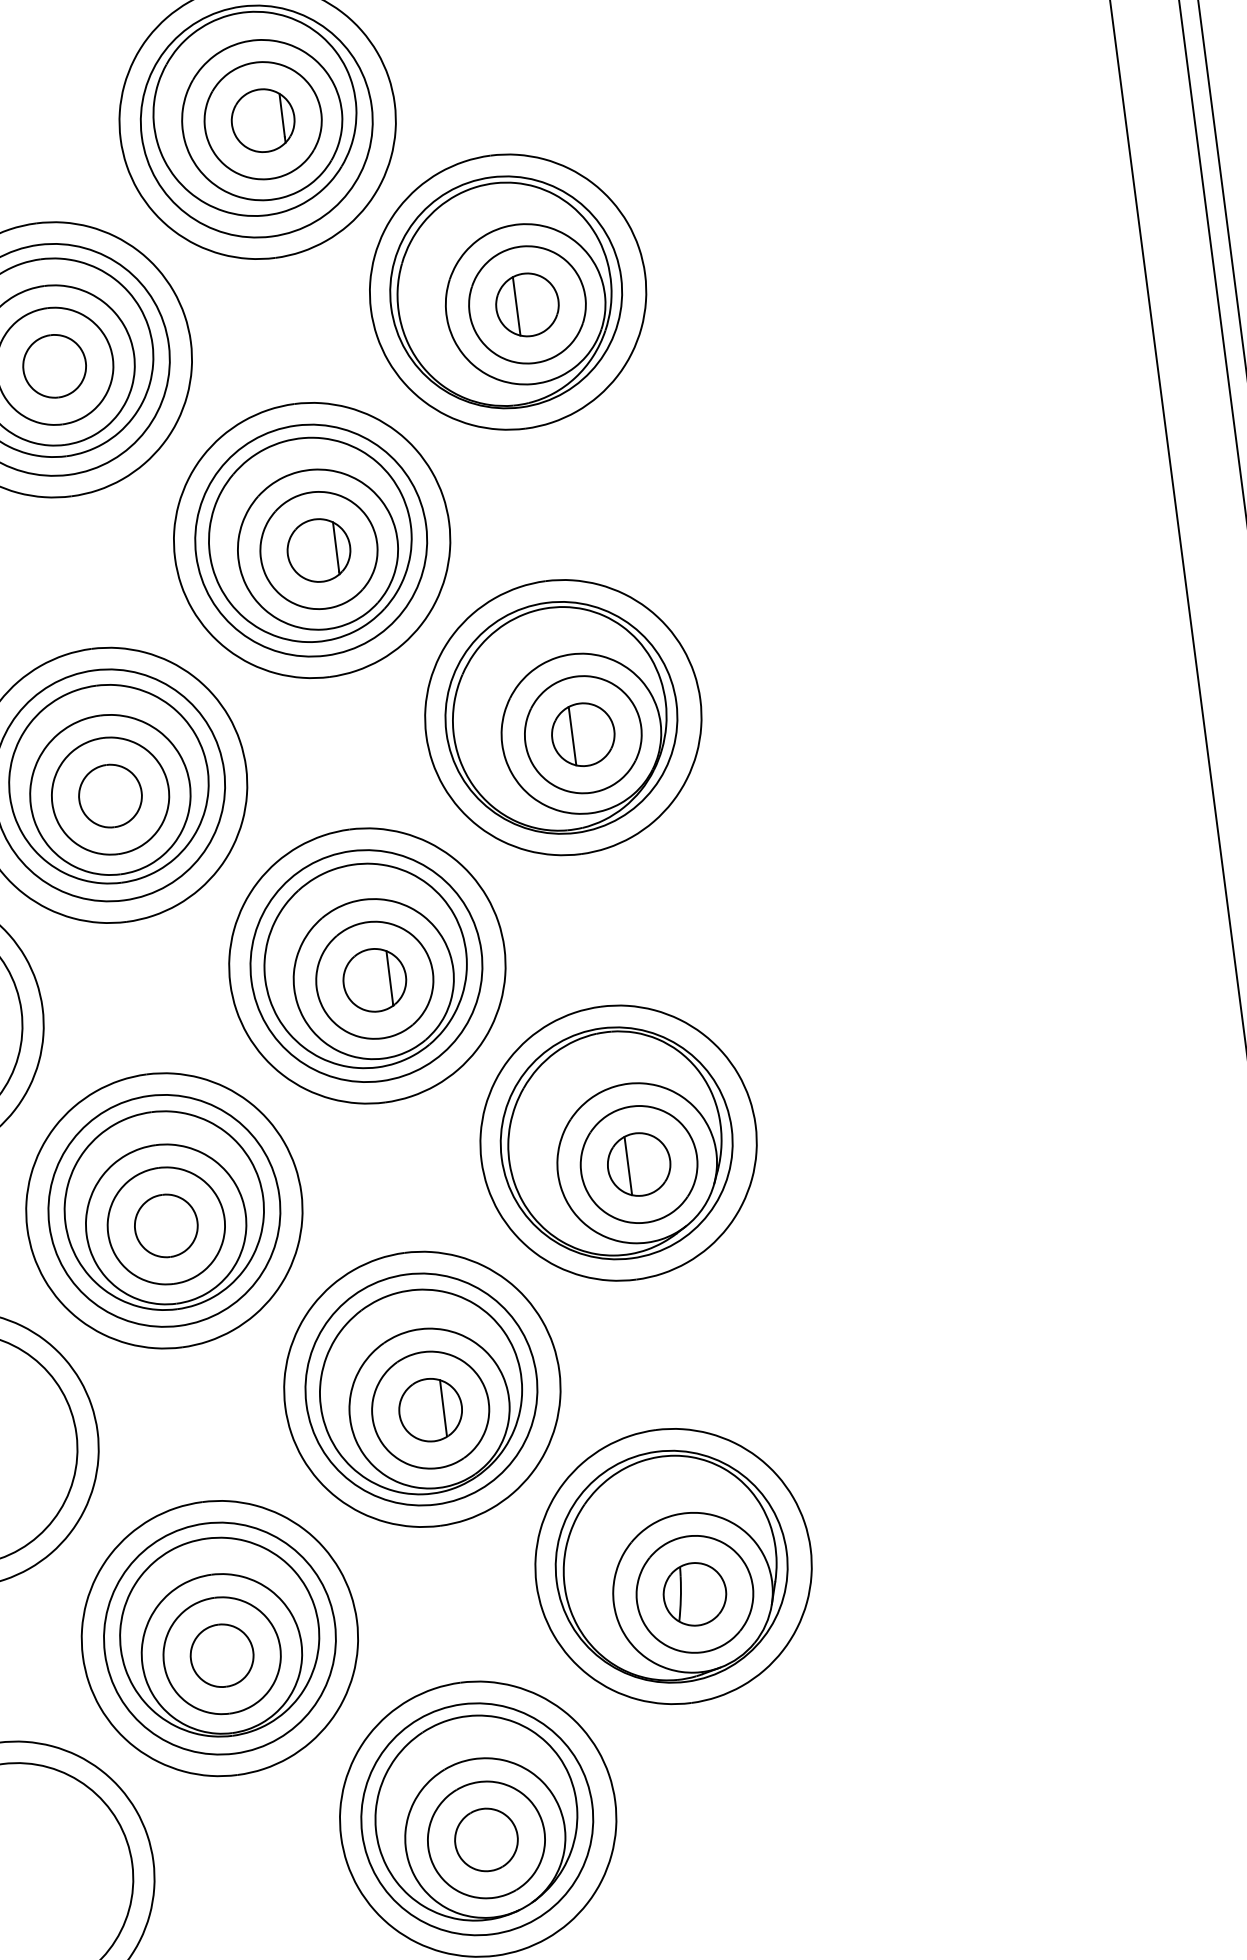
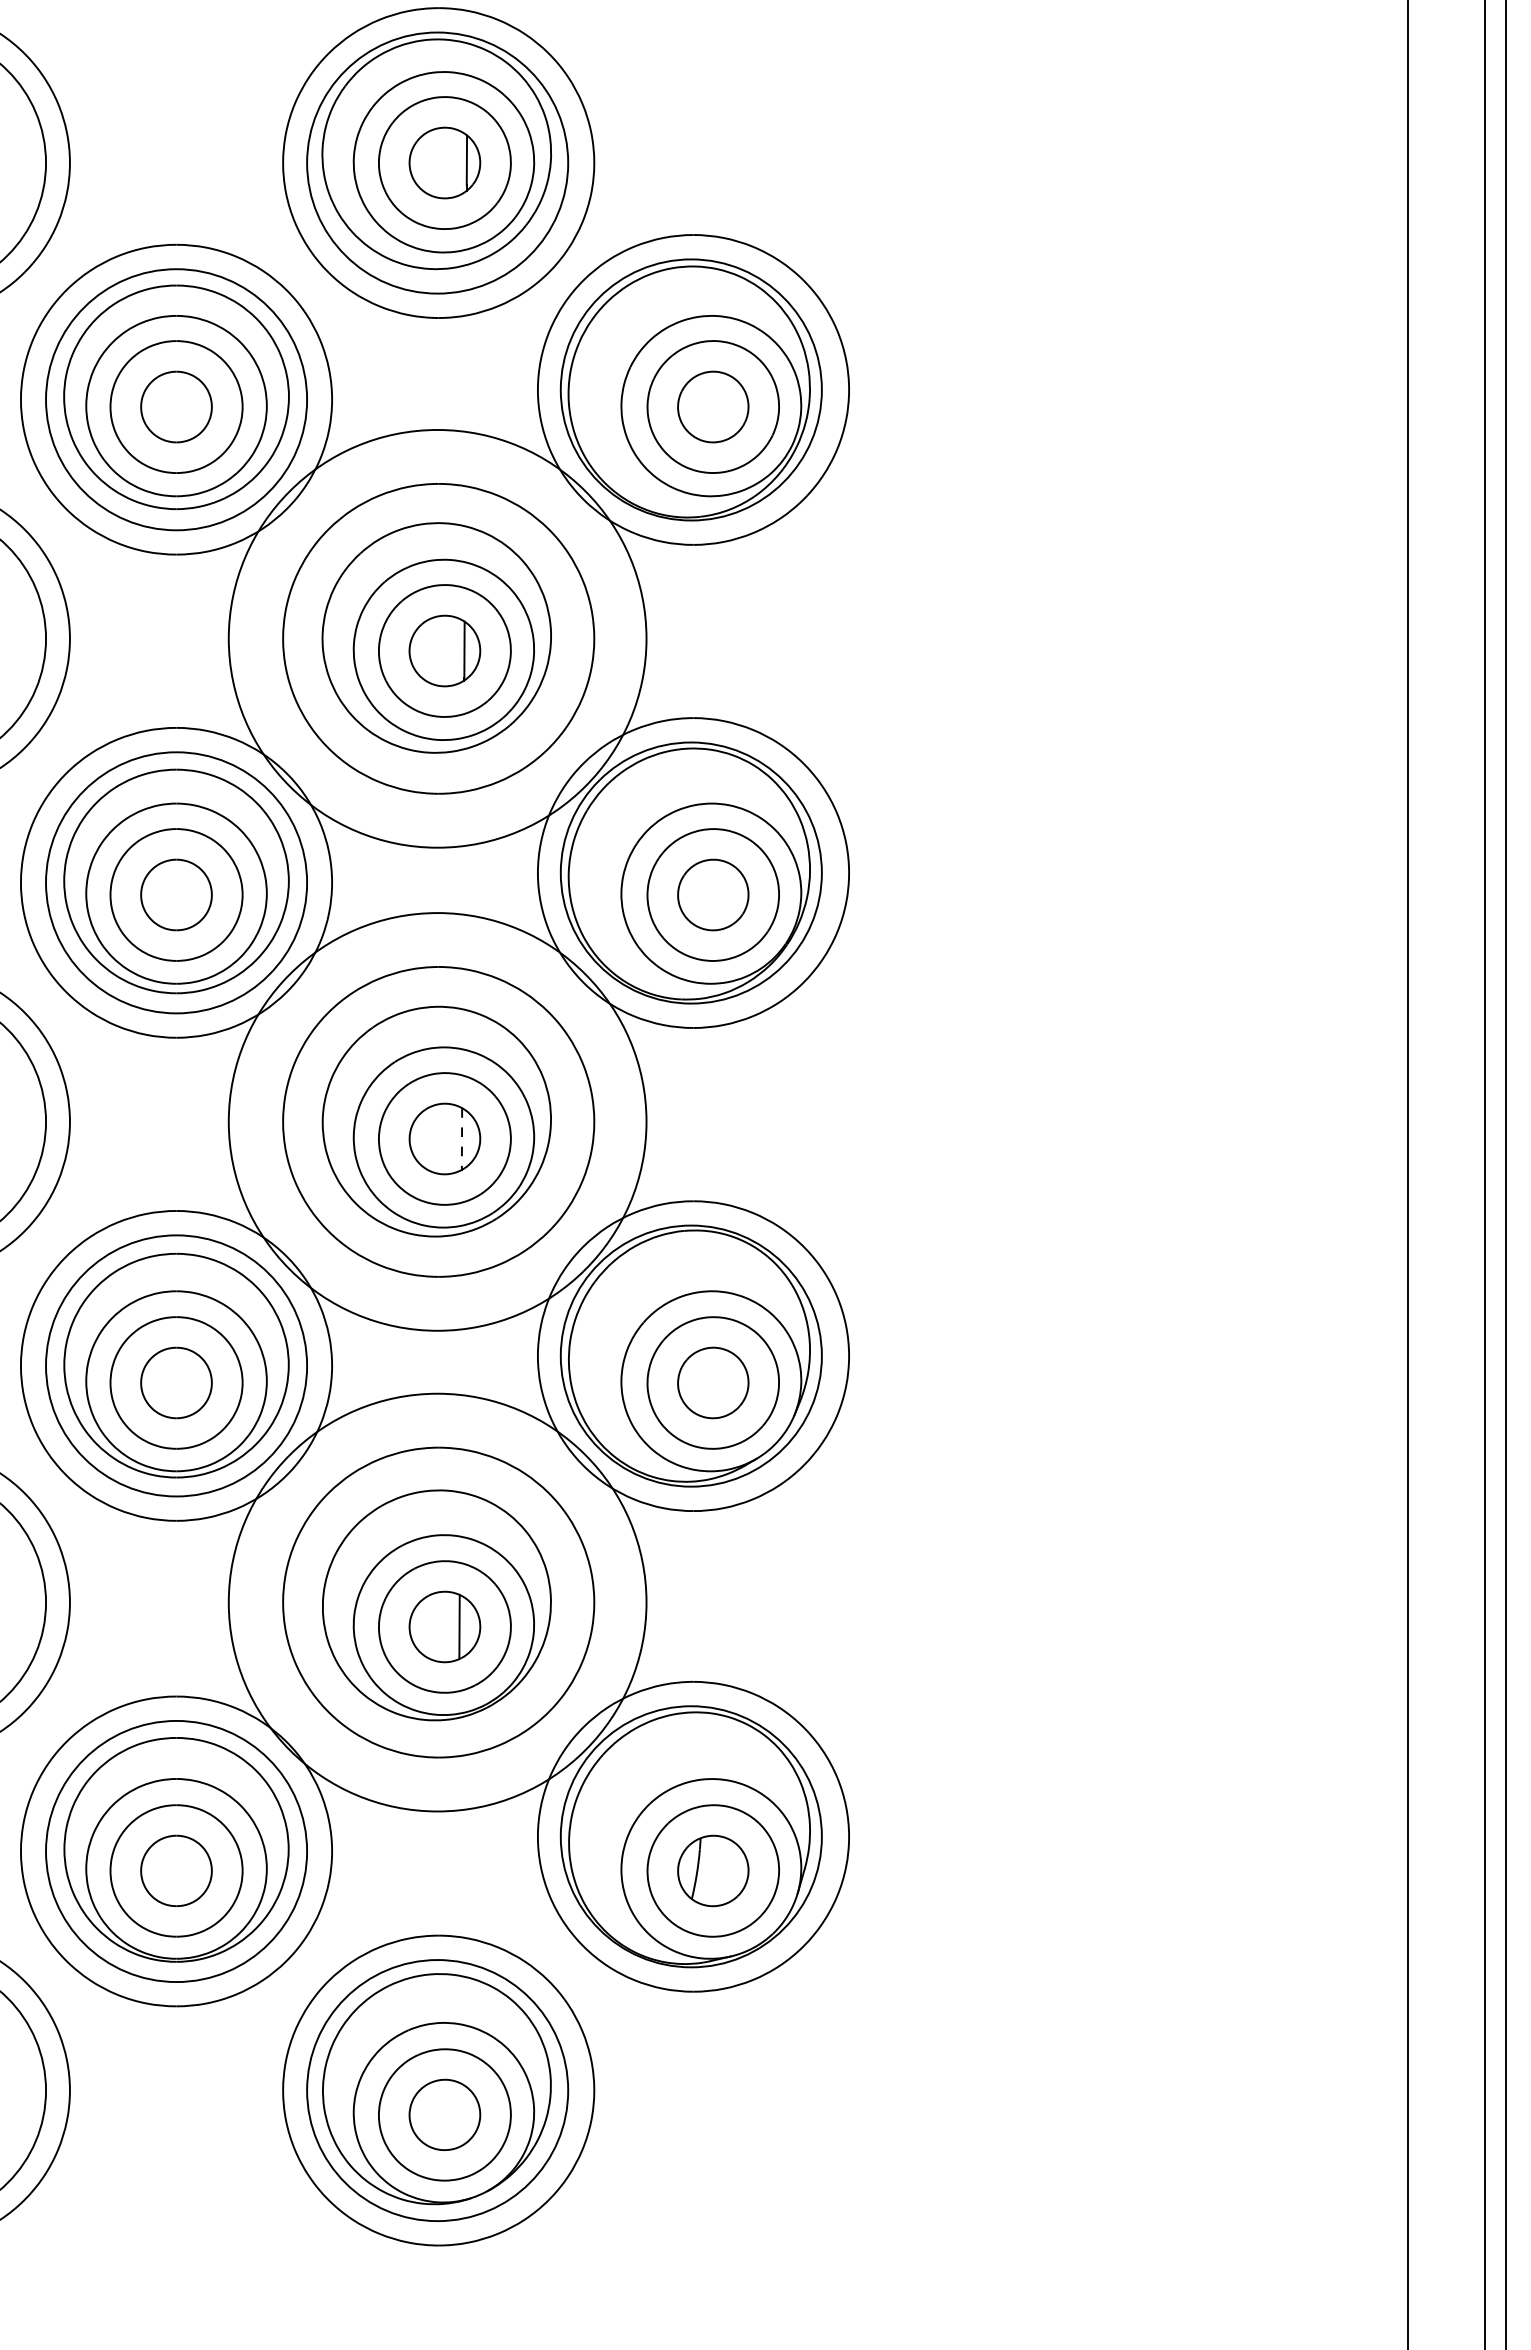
line: (517, 305) -> (701, 406), removed
circle: (311, 540) -> (437, 638), size x1.6
line: (572, 736) -> (701, 895), removed
circle: (366, 965) -> (437, 1121), size x1.6
line: (390, 977) -> (462, 1138), solid -> dashed
line: (628, 1166) -> (701, 1383), removed
circle: (421, 1389) -> (437, 1602), size x1.6

